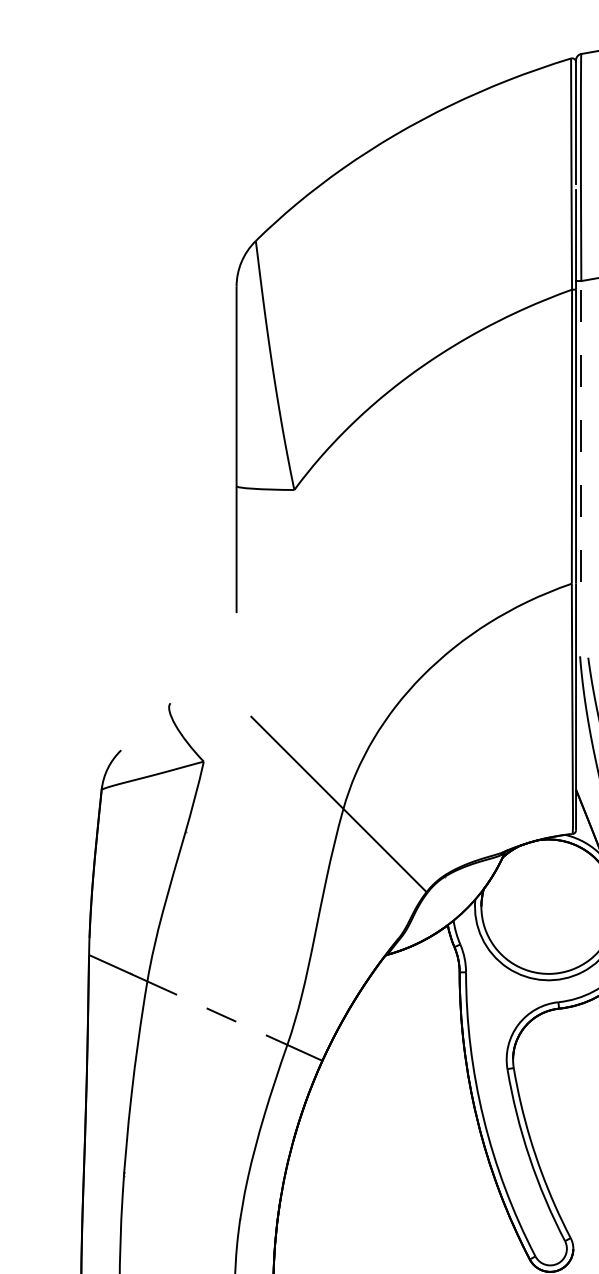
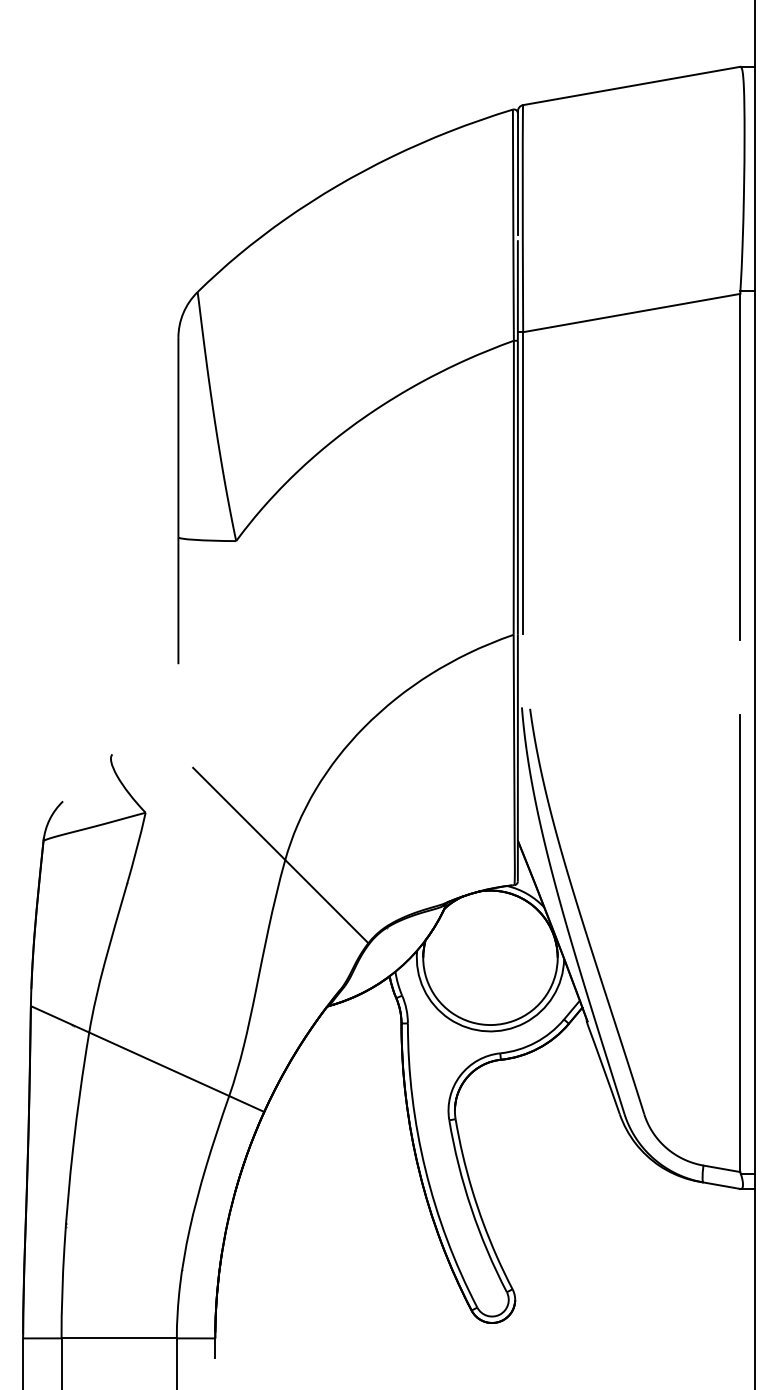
line: (581, 431) -> (523, 482), dashed -> solid
line: (217, 1013) -> (159, 1064), dashed -> solid

